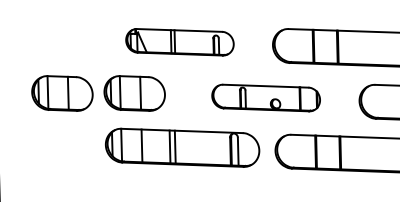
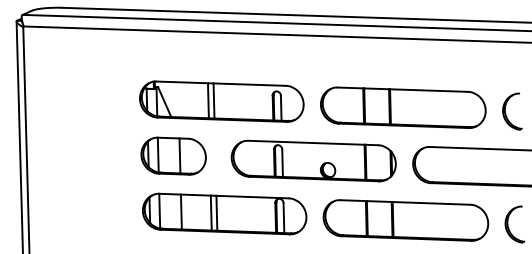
part: (179, 42) -> (221, 101), size x1.43
part: (62, 92) -> (96, 155), removed
part: (265, 97) -> (313, 160), size x1.43

